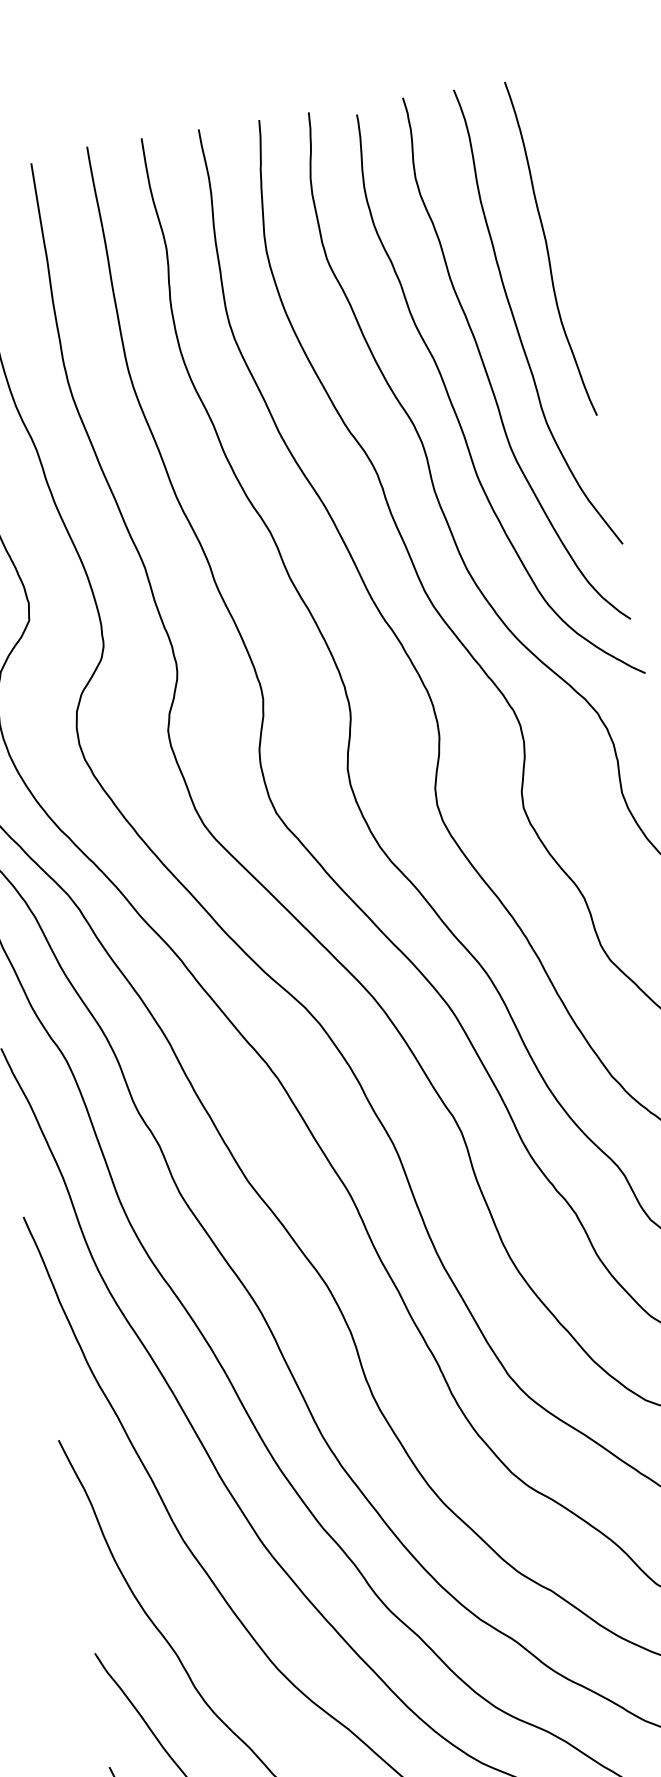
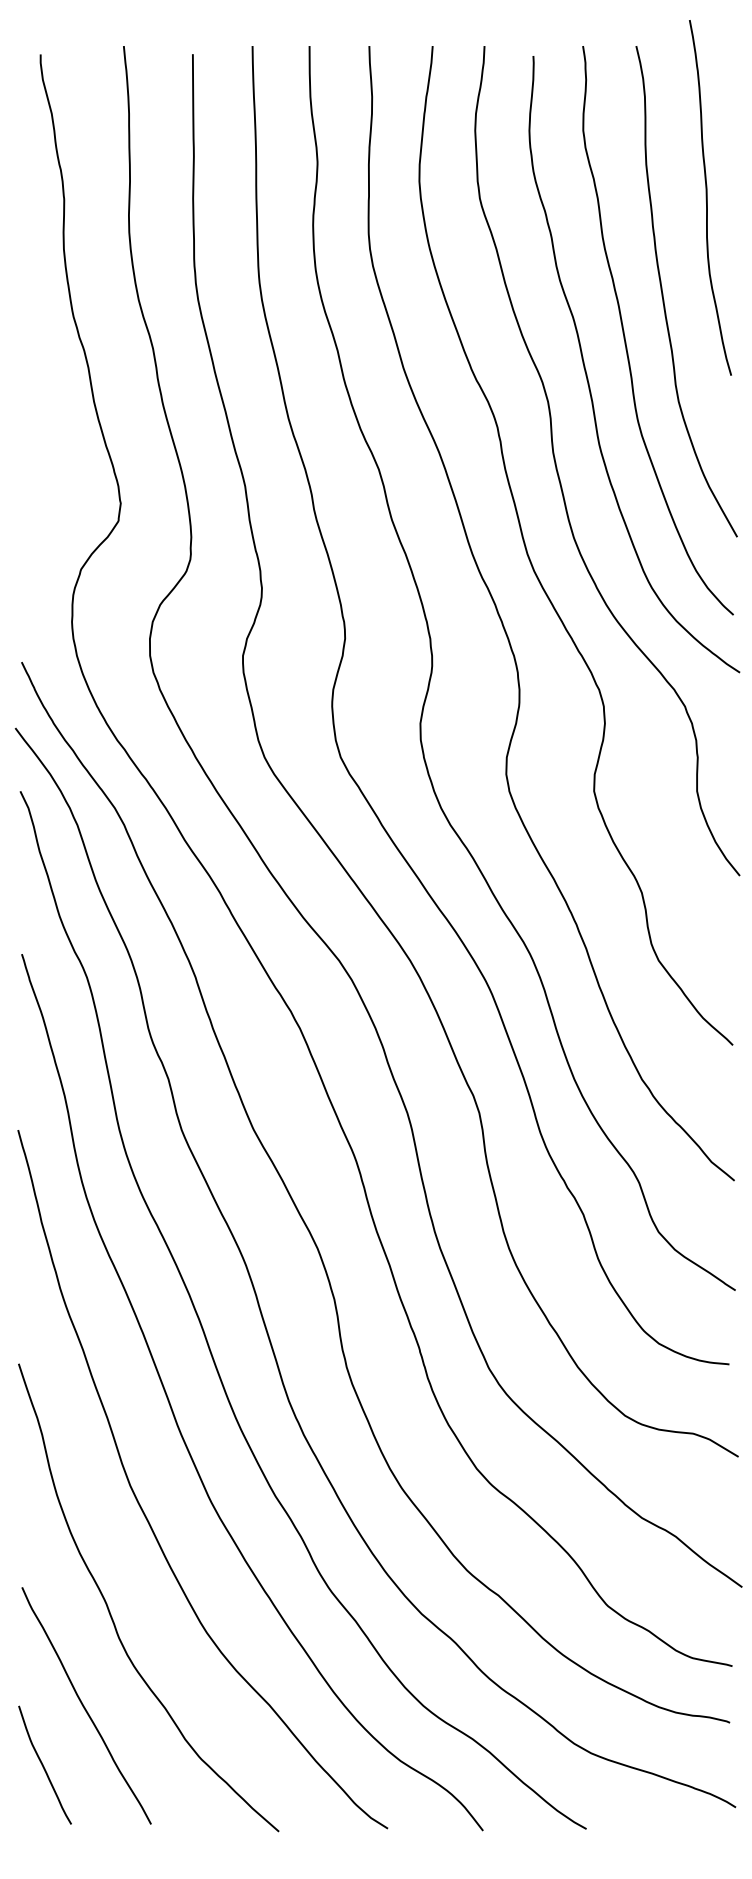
curve: (548, 248) -> (707, 197), moved

